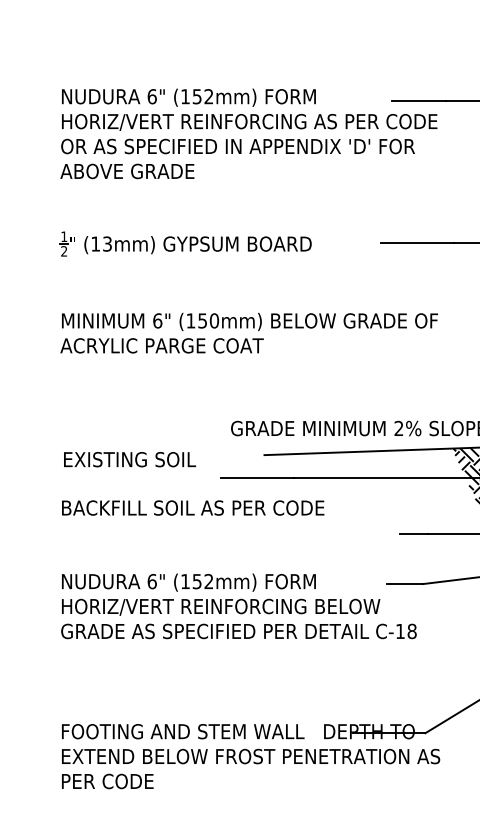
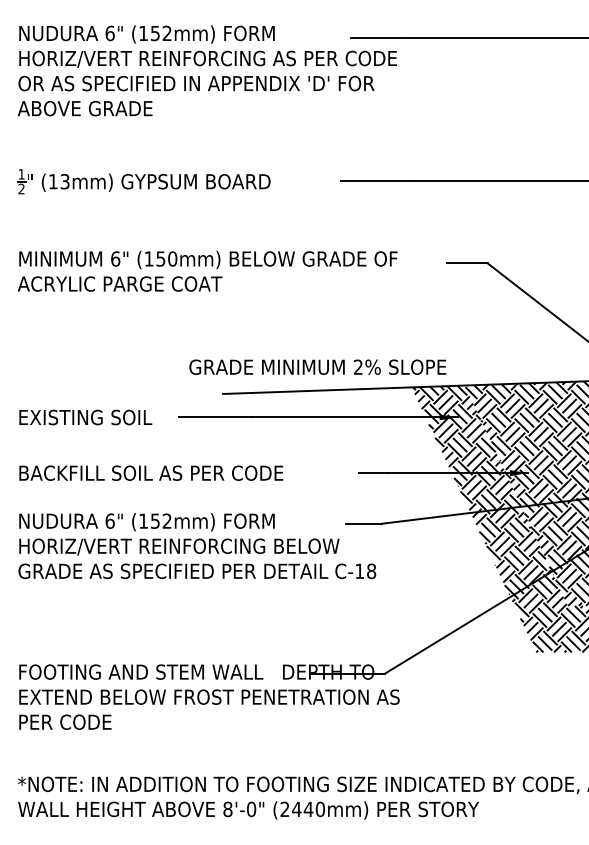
text: (129, 459) -> (85, 417), moved
text: (193, 507) -> (151, 472), moved

